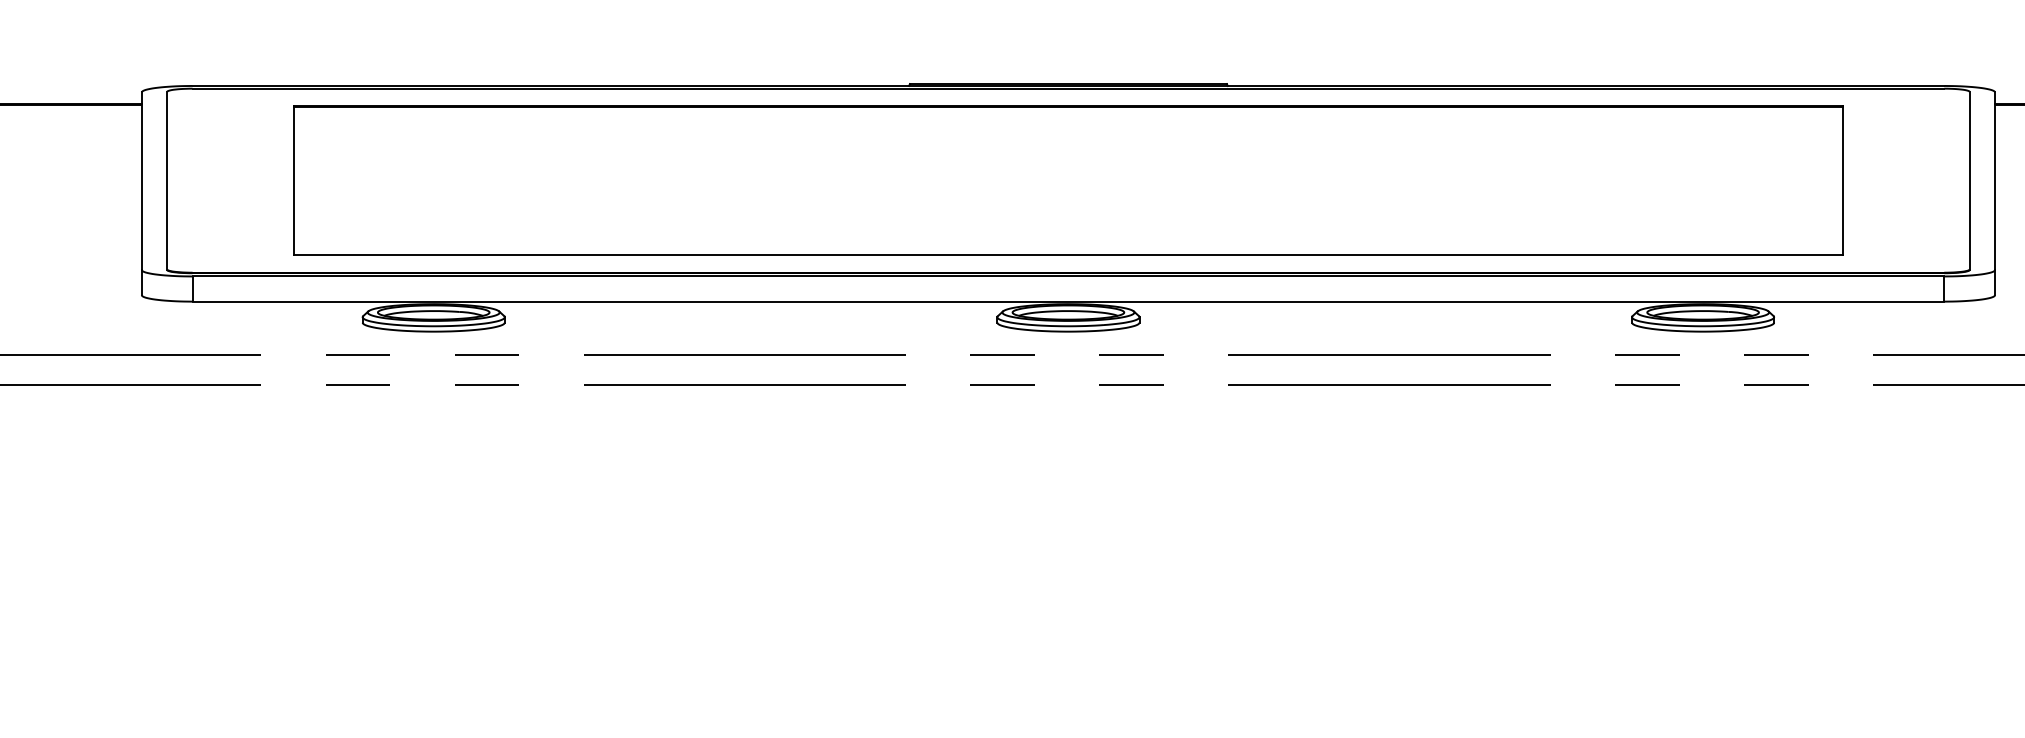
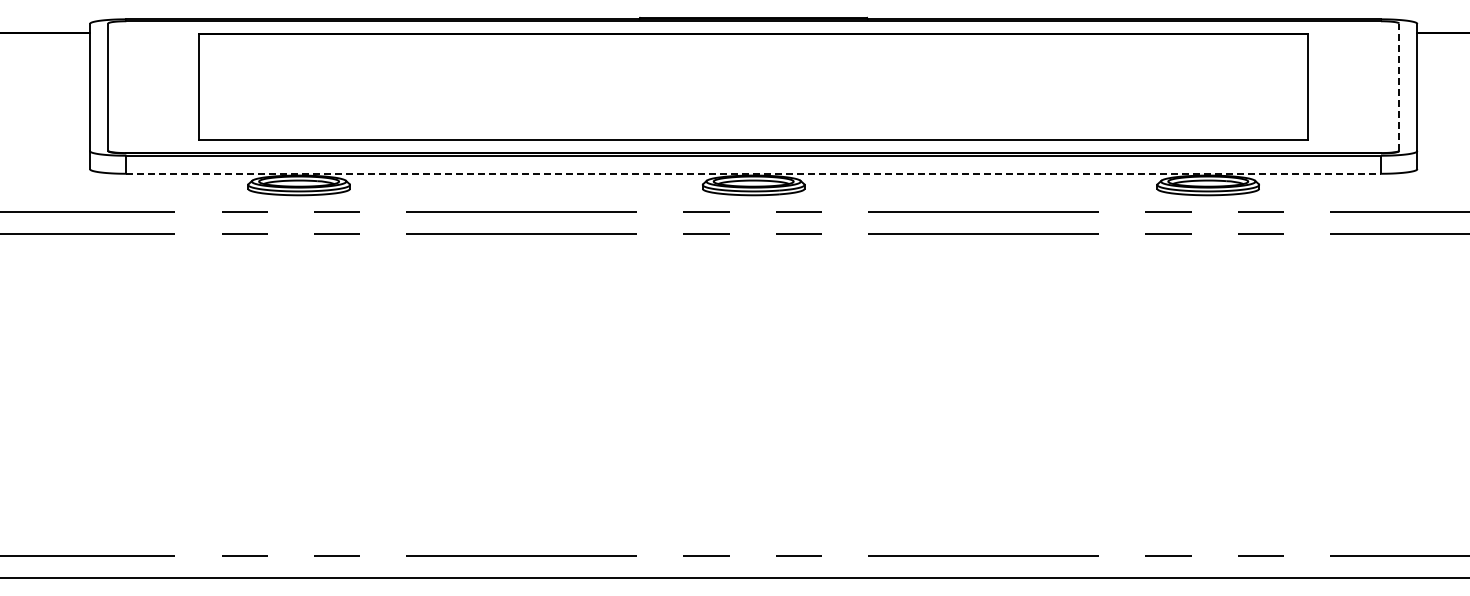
line: (1970, 181) -> (1399, 87), solid -> dashed
line: (1069, 301) -> (754, 173), solid -> dashed

